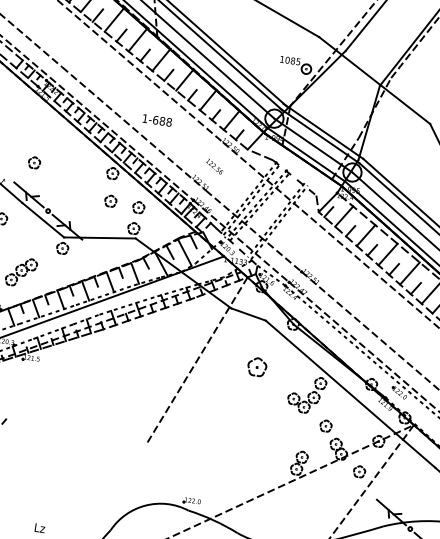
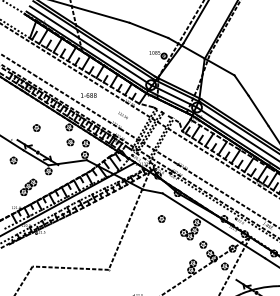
part: (34, 161) -> (36, 127), moved
part: (256, 366) -> (161, 218), size x0.62
line: (76, 430) -> (70, 267), added

